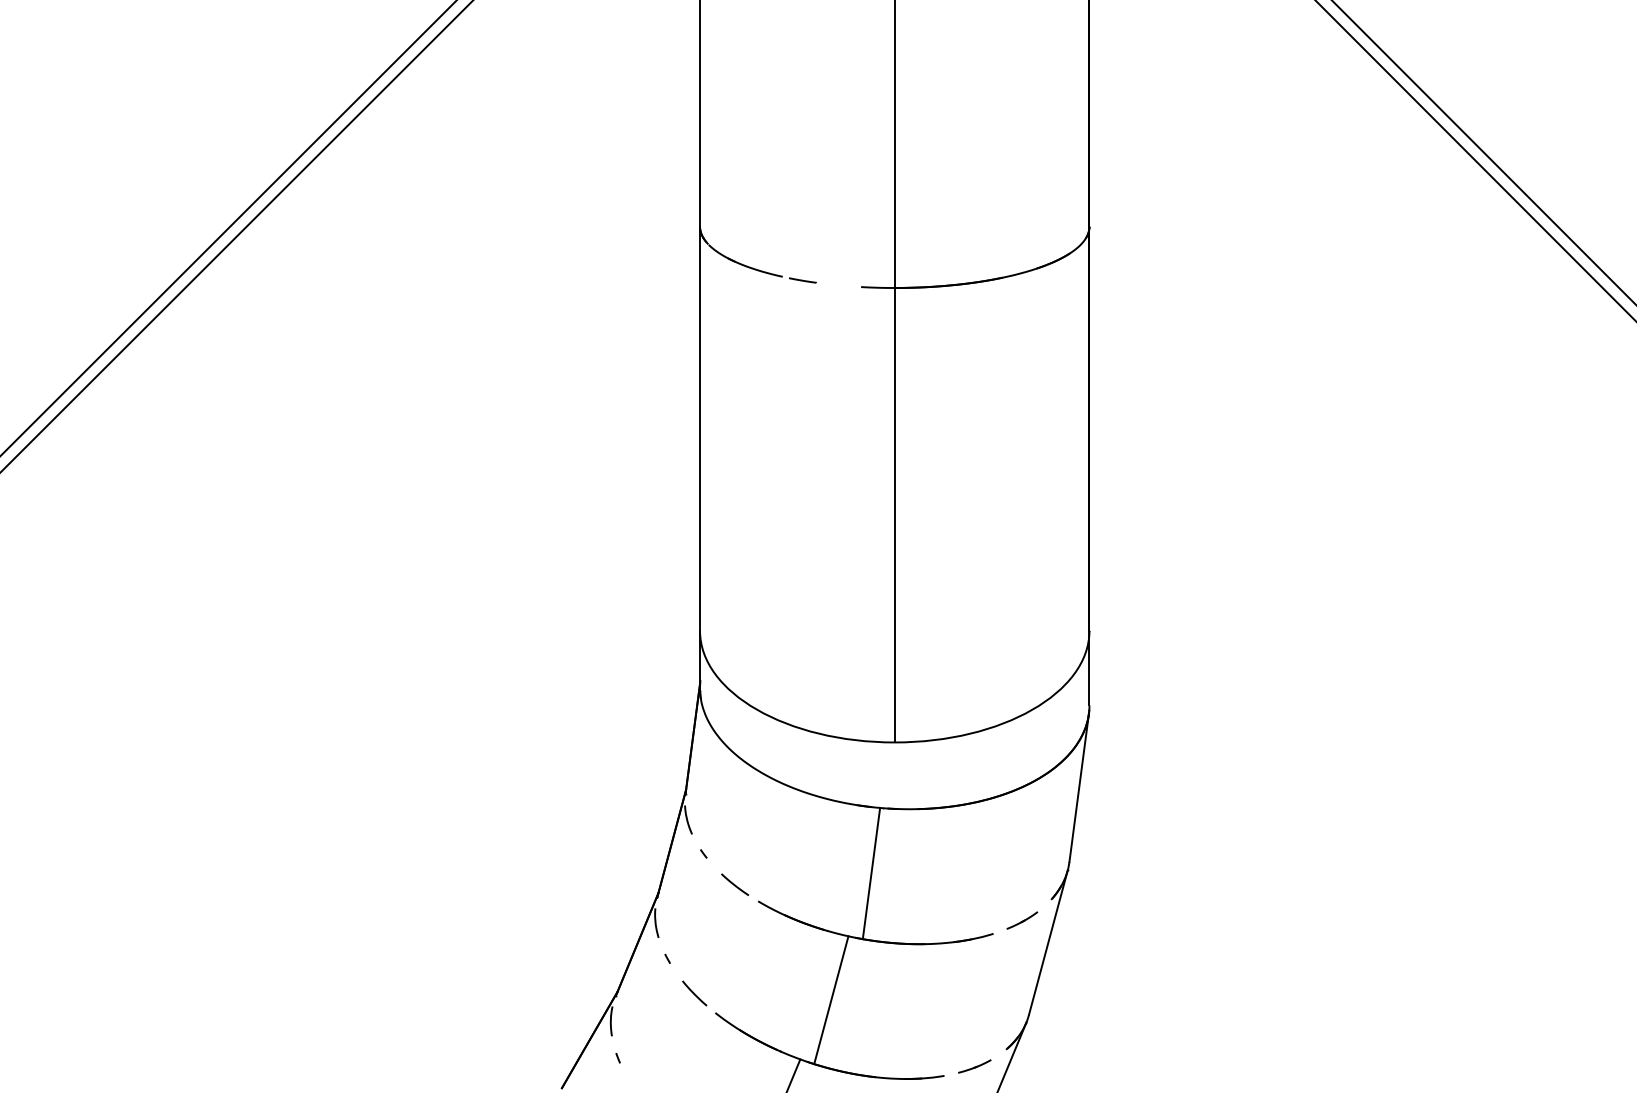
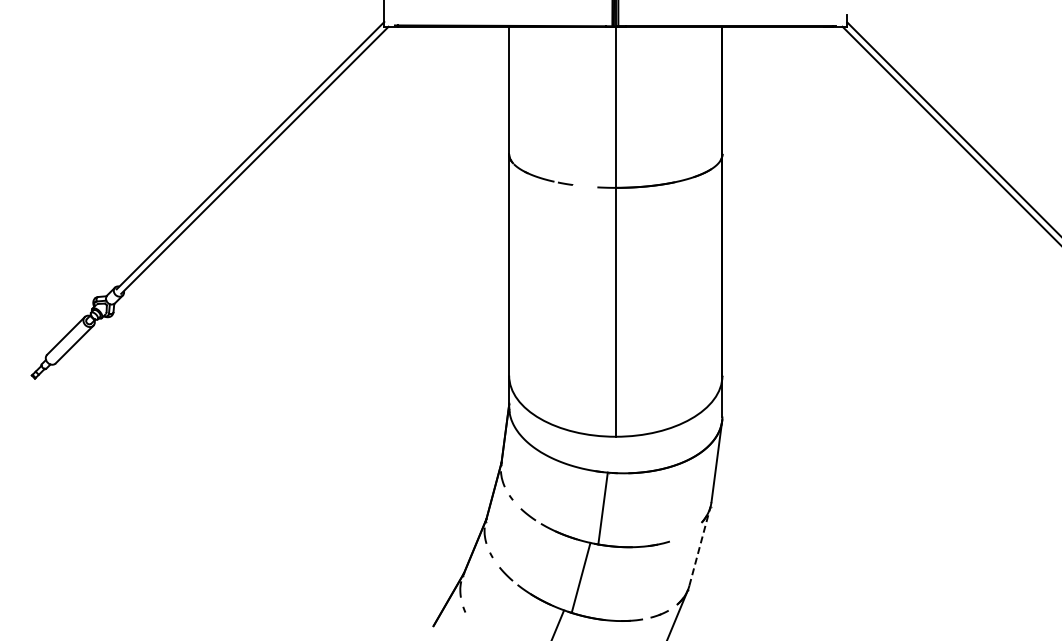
line: (1021, 920) -> (685, 534), removed
line: (1047, 942) -> (699, 546), solid -> dashed

